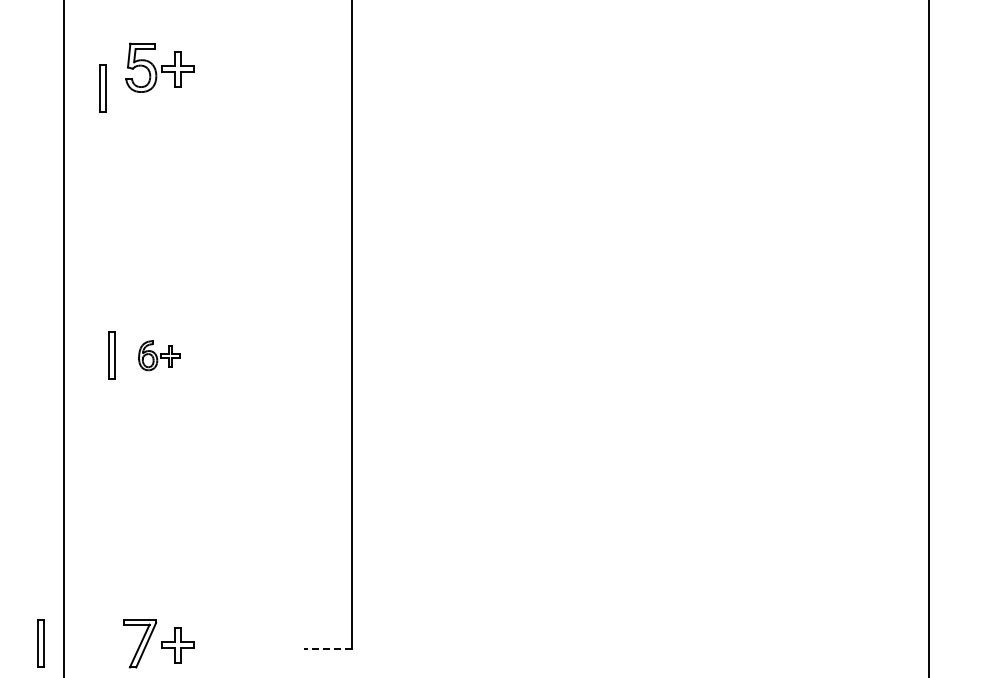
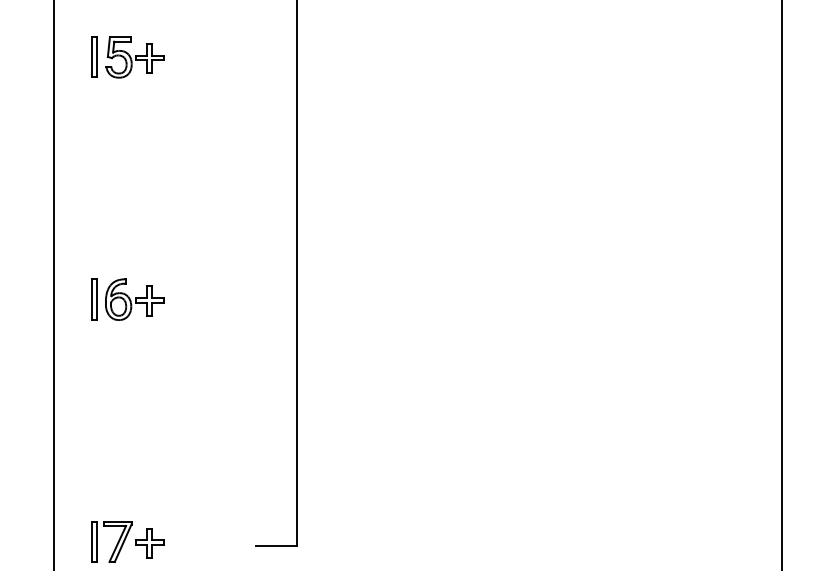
part: (102, 88) -> (94, 57), moved
part: (159, 355) -> (134, 299), size x1.67
part: (40, 643) -> (94, 541), moved
line: (327, 649) -> (275, 546), dashed -> solid

